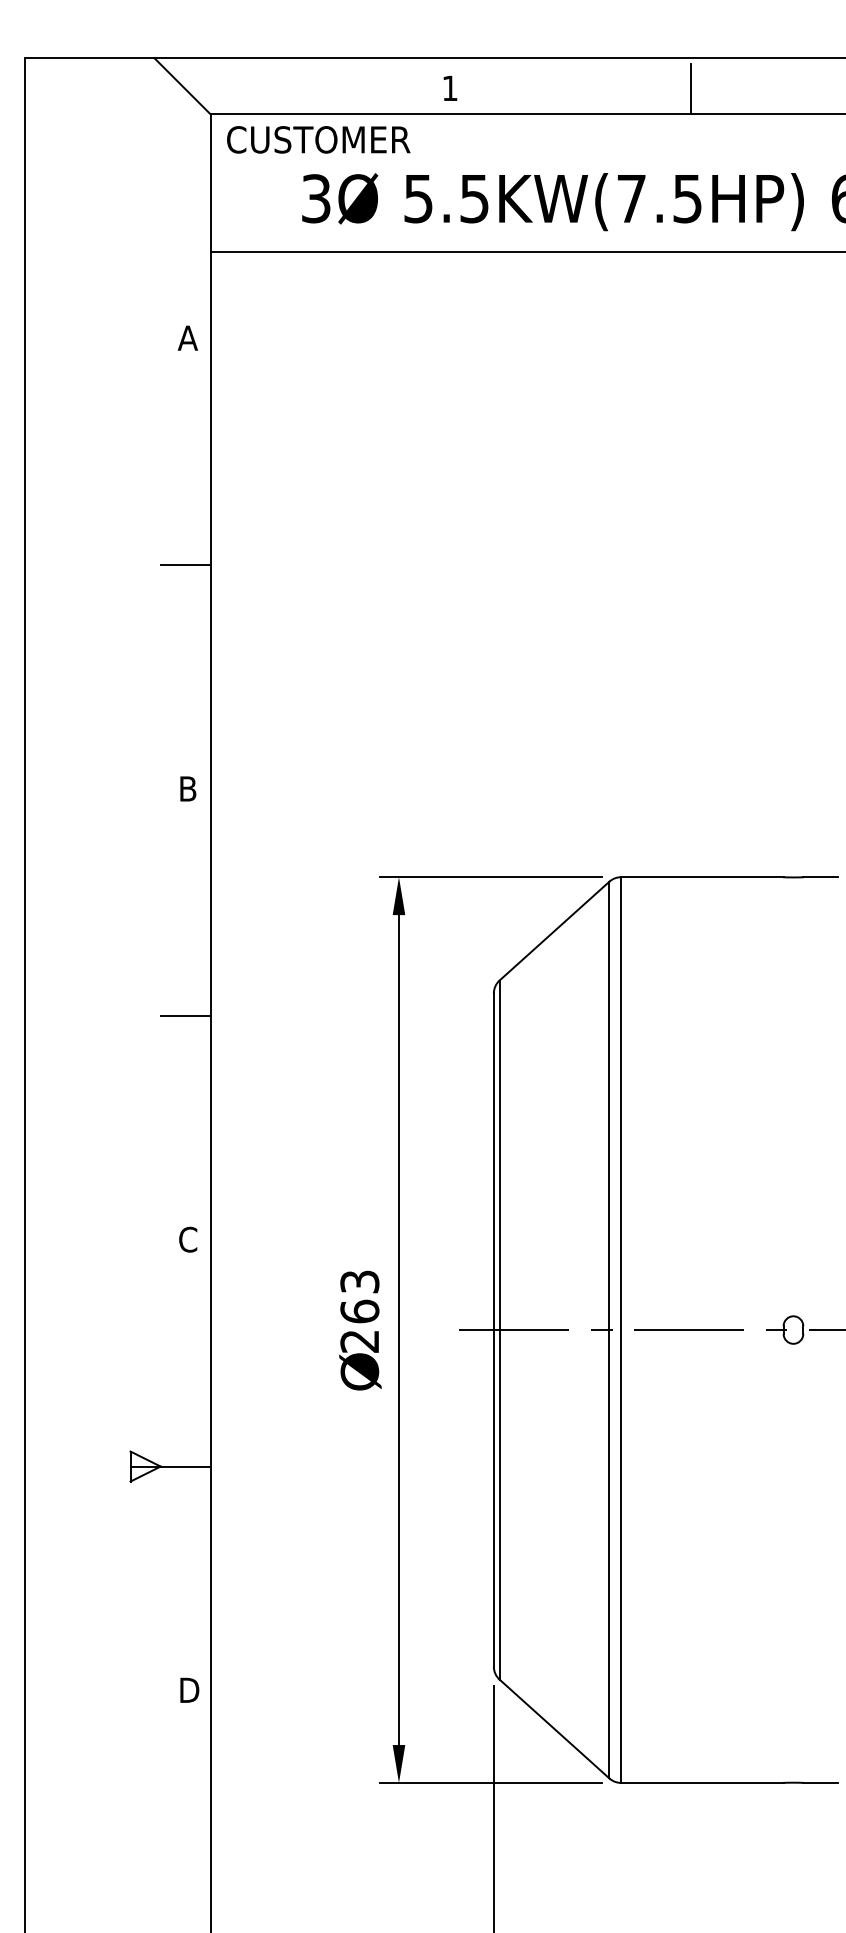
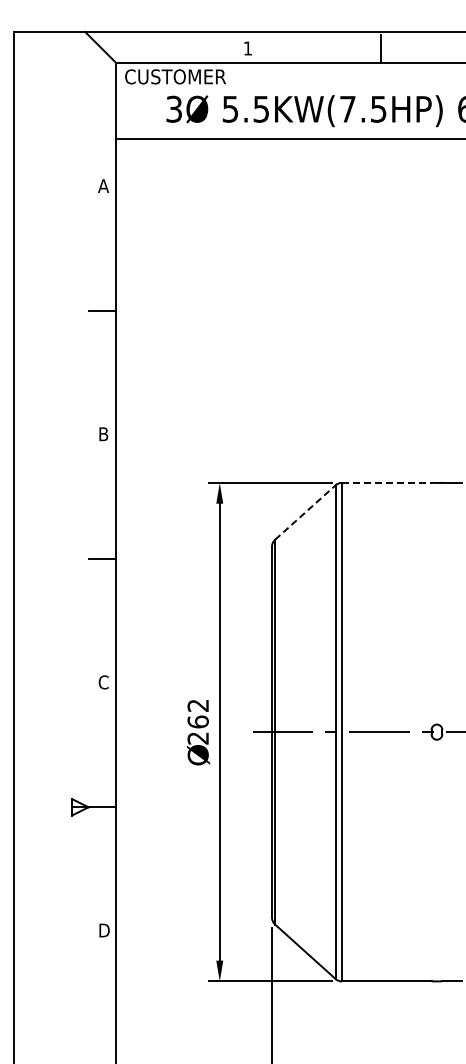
line: (701, 876) -> (386, 482), solid -> dashed
line: (554, 931) -> (305, 512), solid -> dashed
text: (358, 1281) -> (197, 705), 263 -> 262

